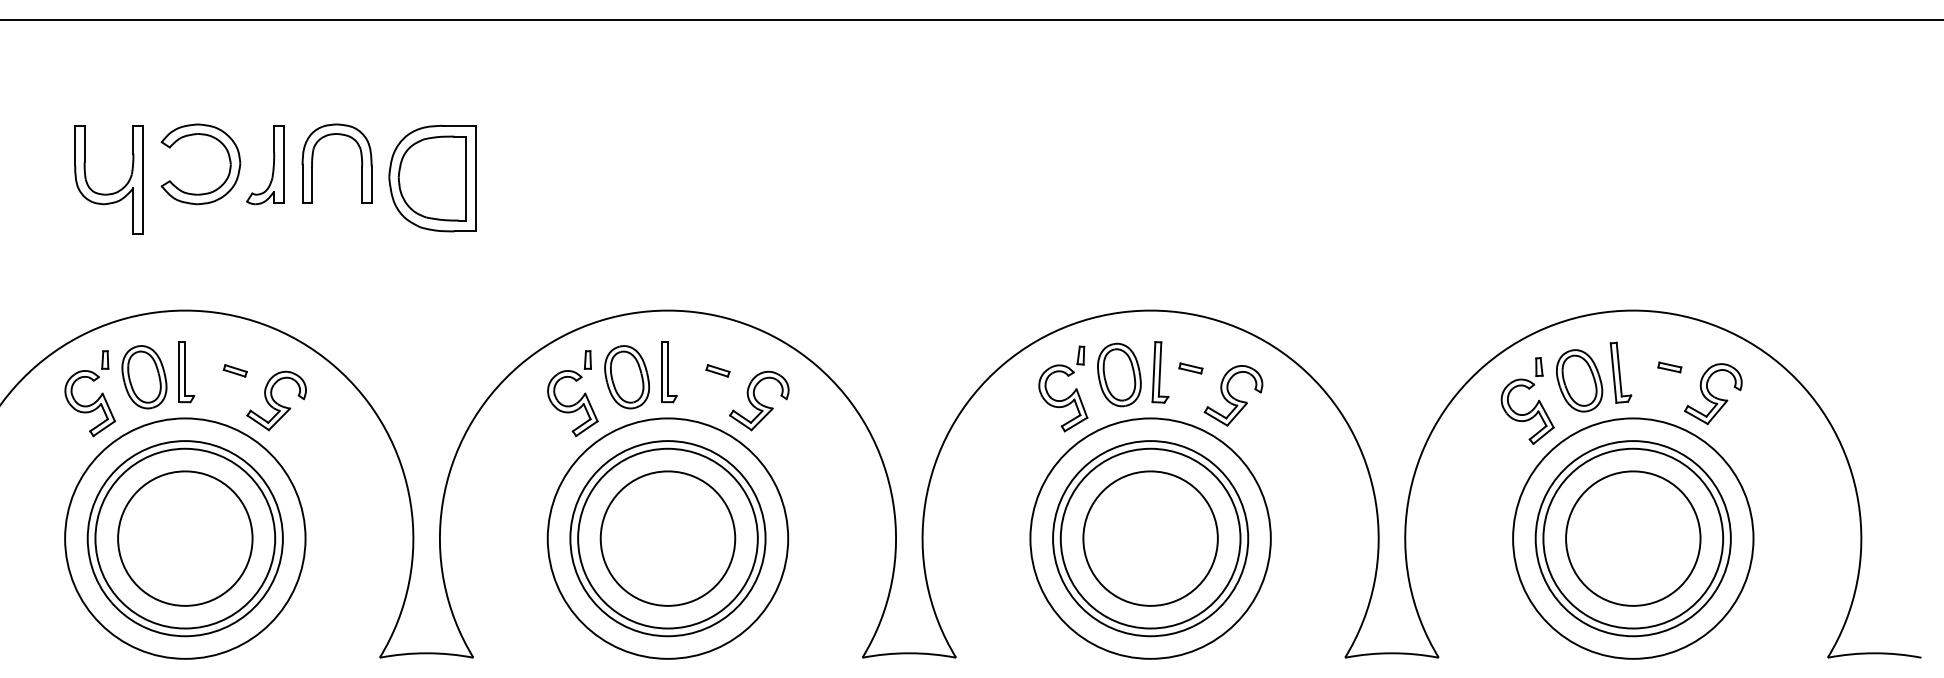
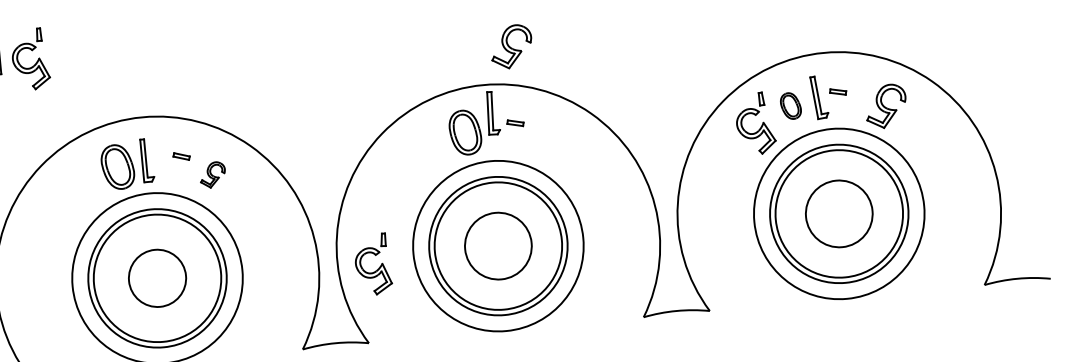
part: (1669, 367) -> (837, 92), moved
part: (1160, 372) -> (492, 113), moved
part: (1579, 380) -> (790, 105), size x0.6
part: (1070, 394) -> (378, 268), moved
part: (1233, 395) -> (511, 46), moved
part: (579, 399) -> (35, 63), moved
part: (759, 400) -> (212, 174), size x0.6
circle: (667, 538) -> (157, 278), size x0.6
circle: (1150, 538) -> (498, 246), size x0.7
circle: (1633, 538) -> (839, 213), size x0.7

